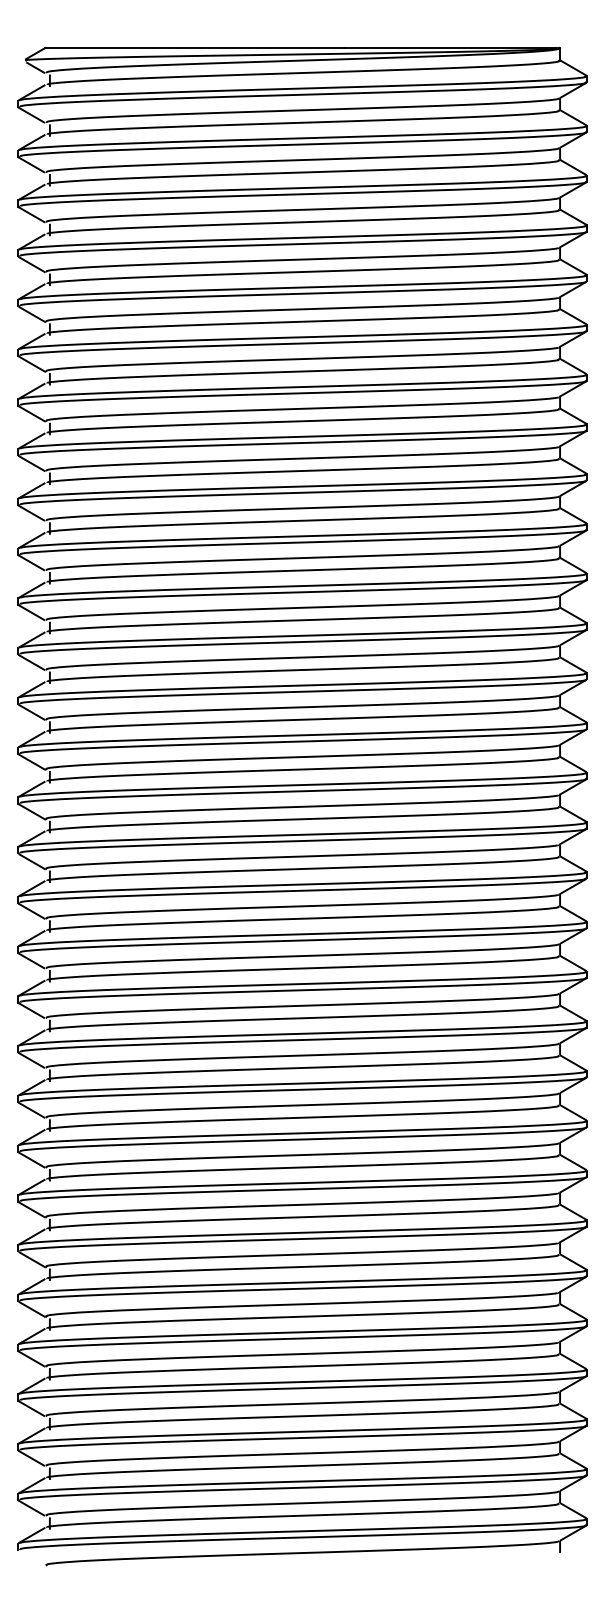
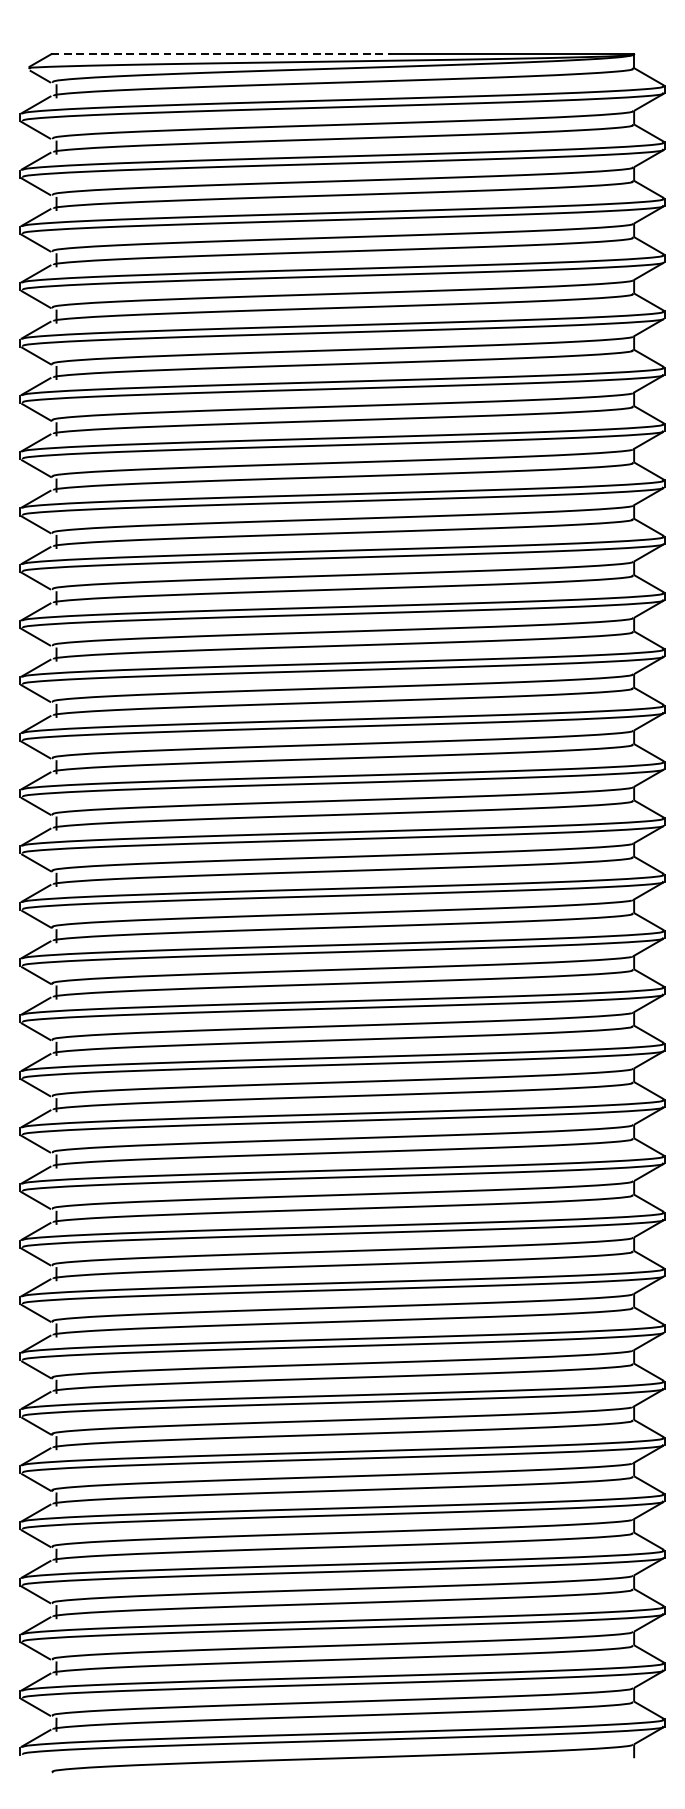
line: (195, 47) -> (221, 53), solid -> dashed

